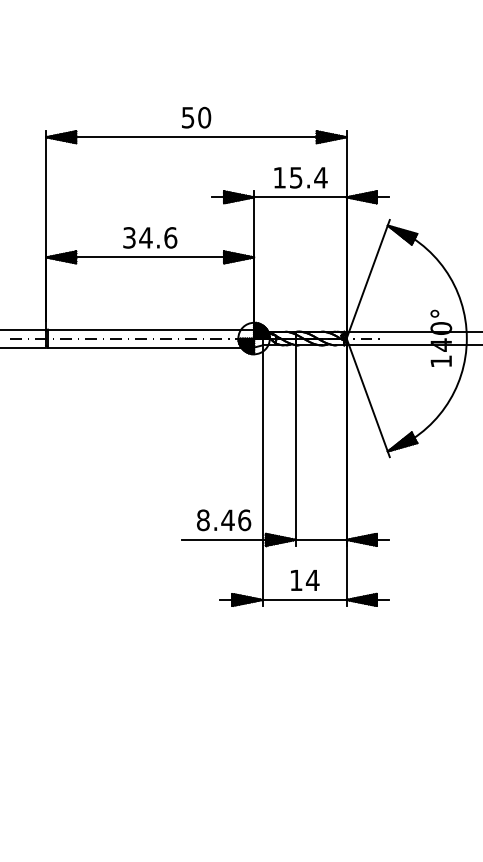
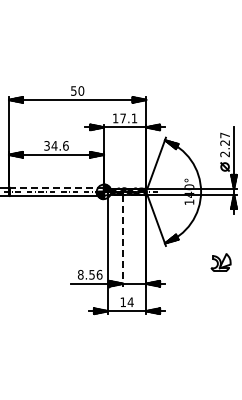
text: (307, 177) -> (128, 118), 15.4 -> 17.1
line: (150, 329) -> (56, 187), solid -> dashed
line: (296, 445) -> (123, 240), solid -> dashed
text: (228, 519) -> (92, 274), 8.46 -> 8.56

